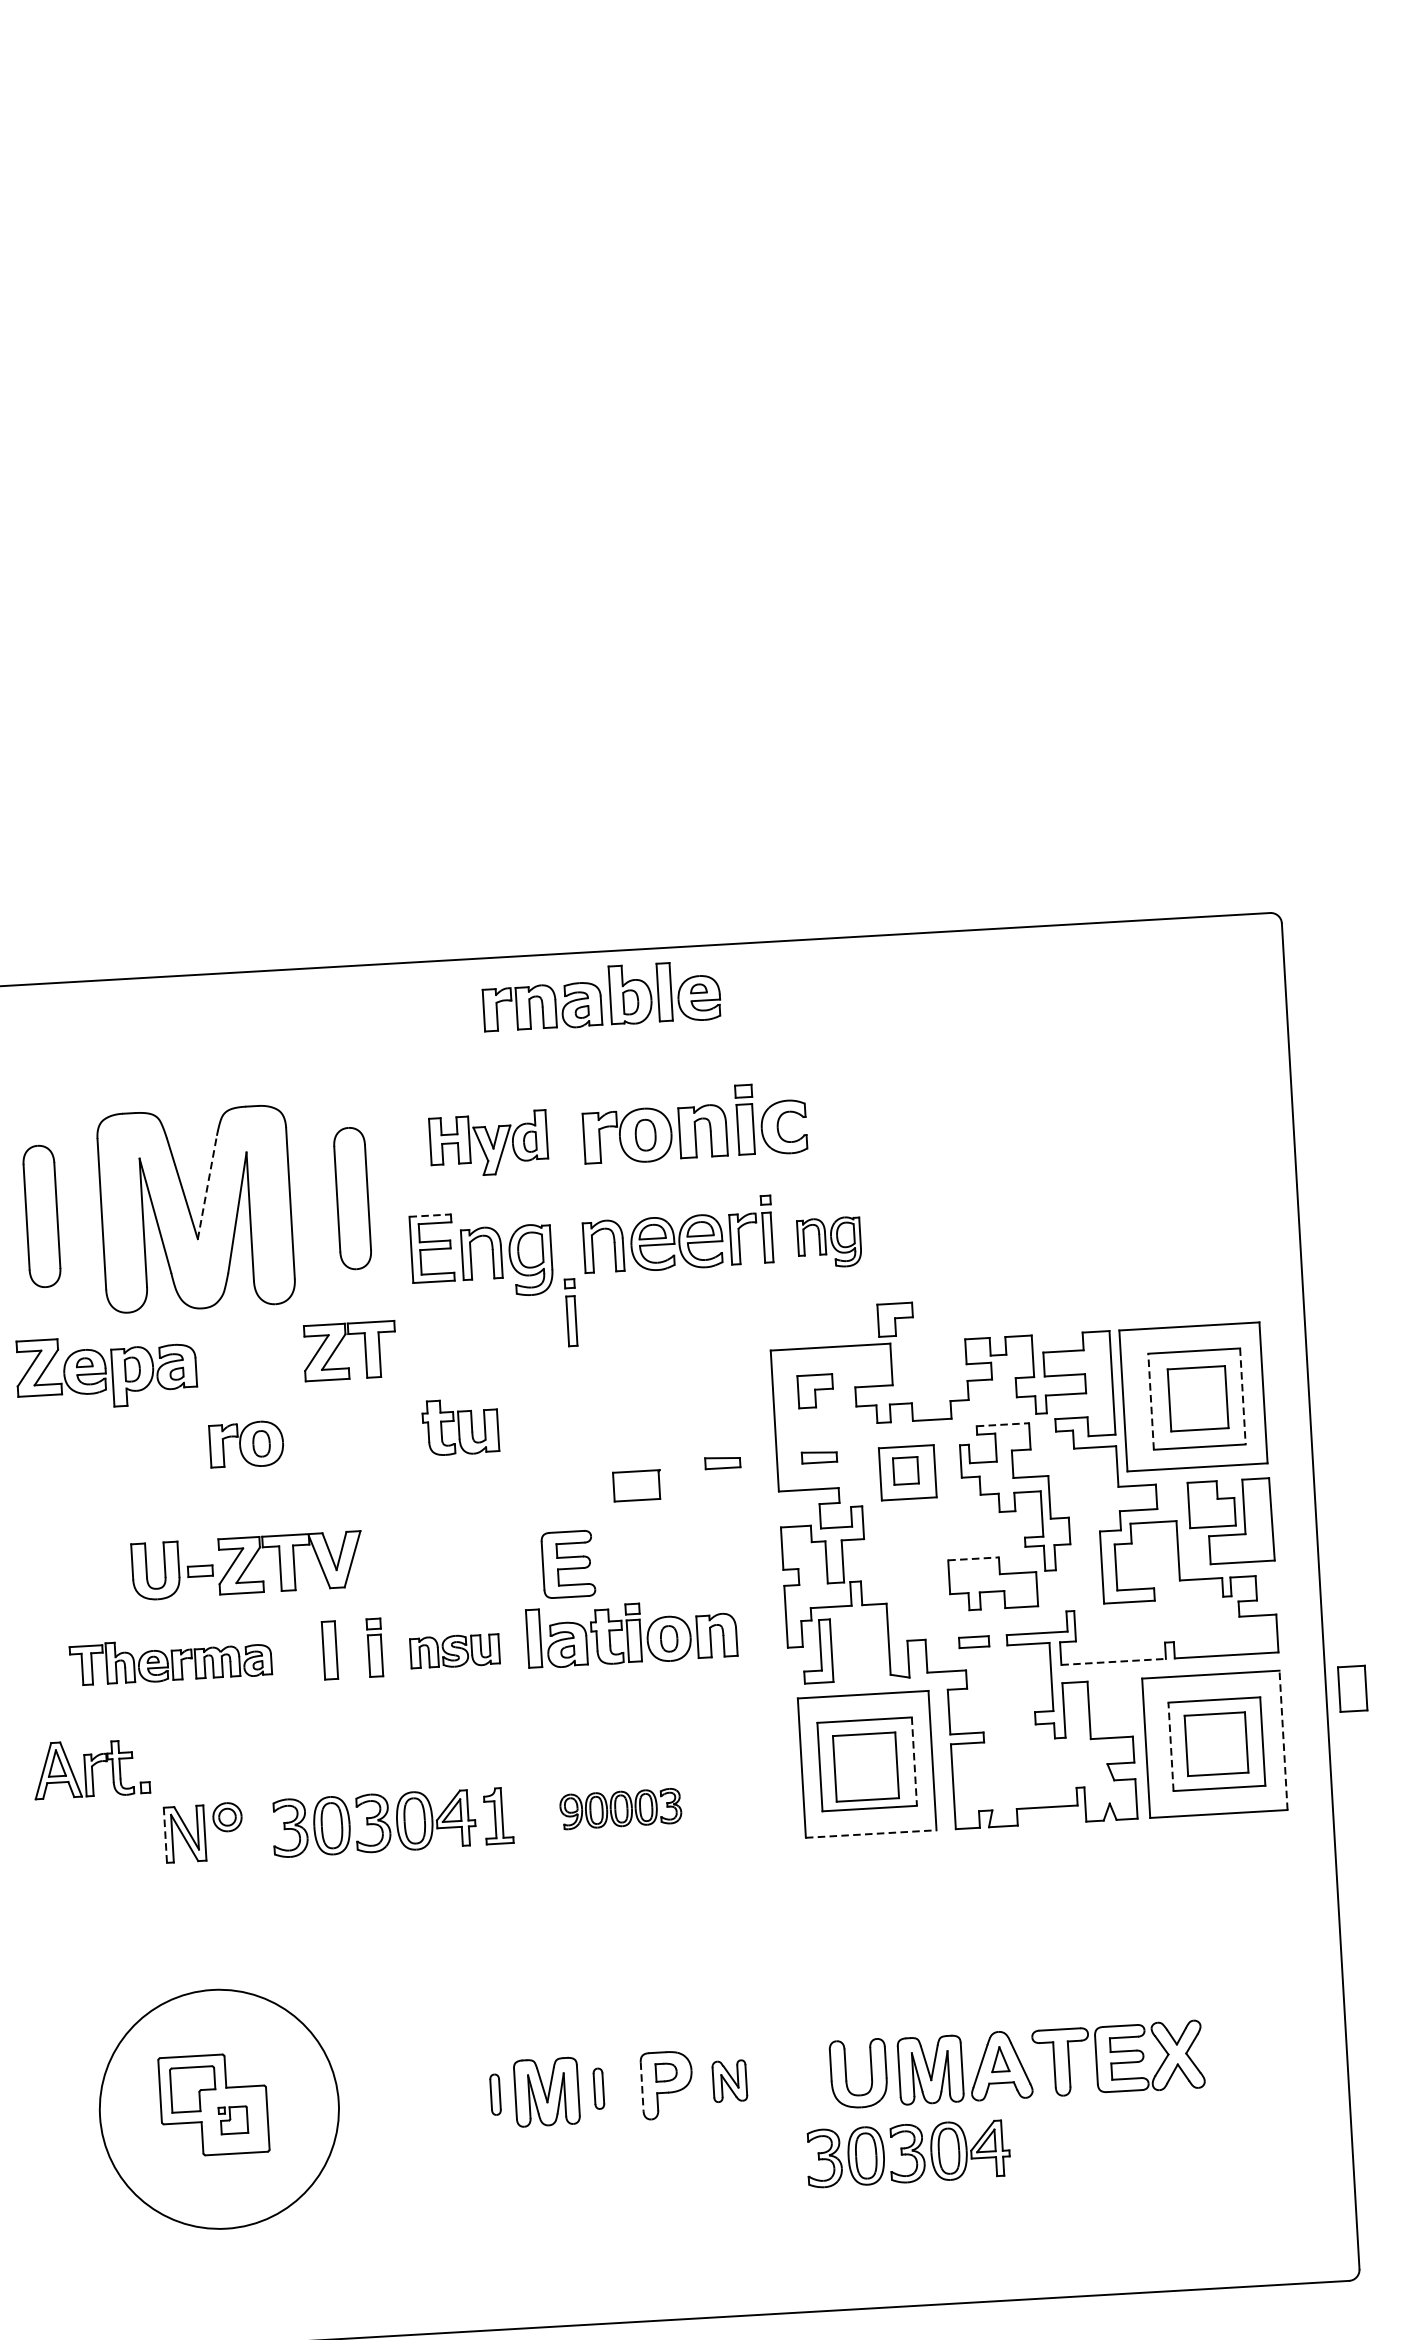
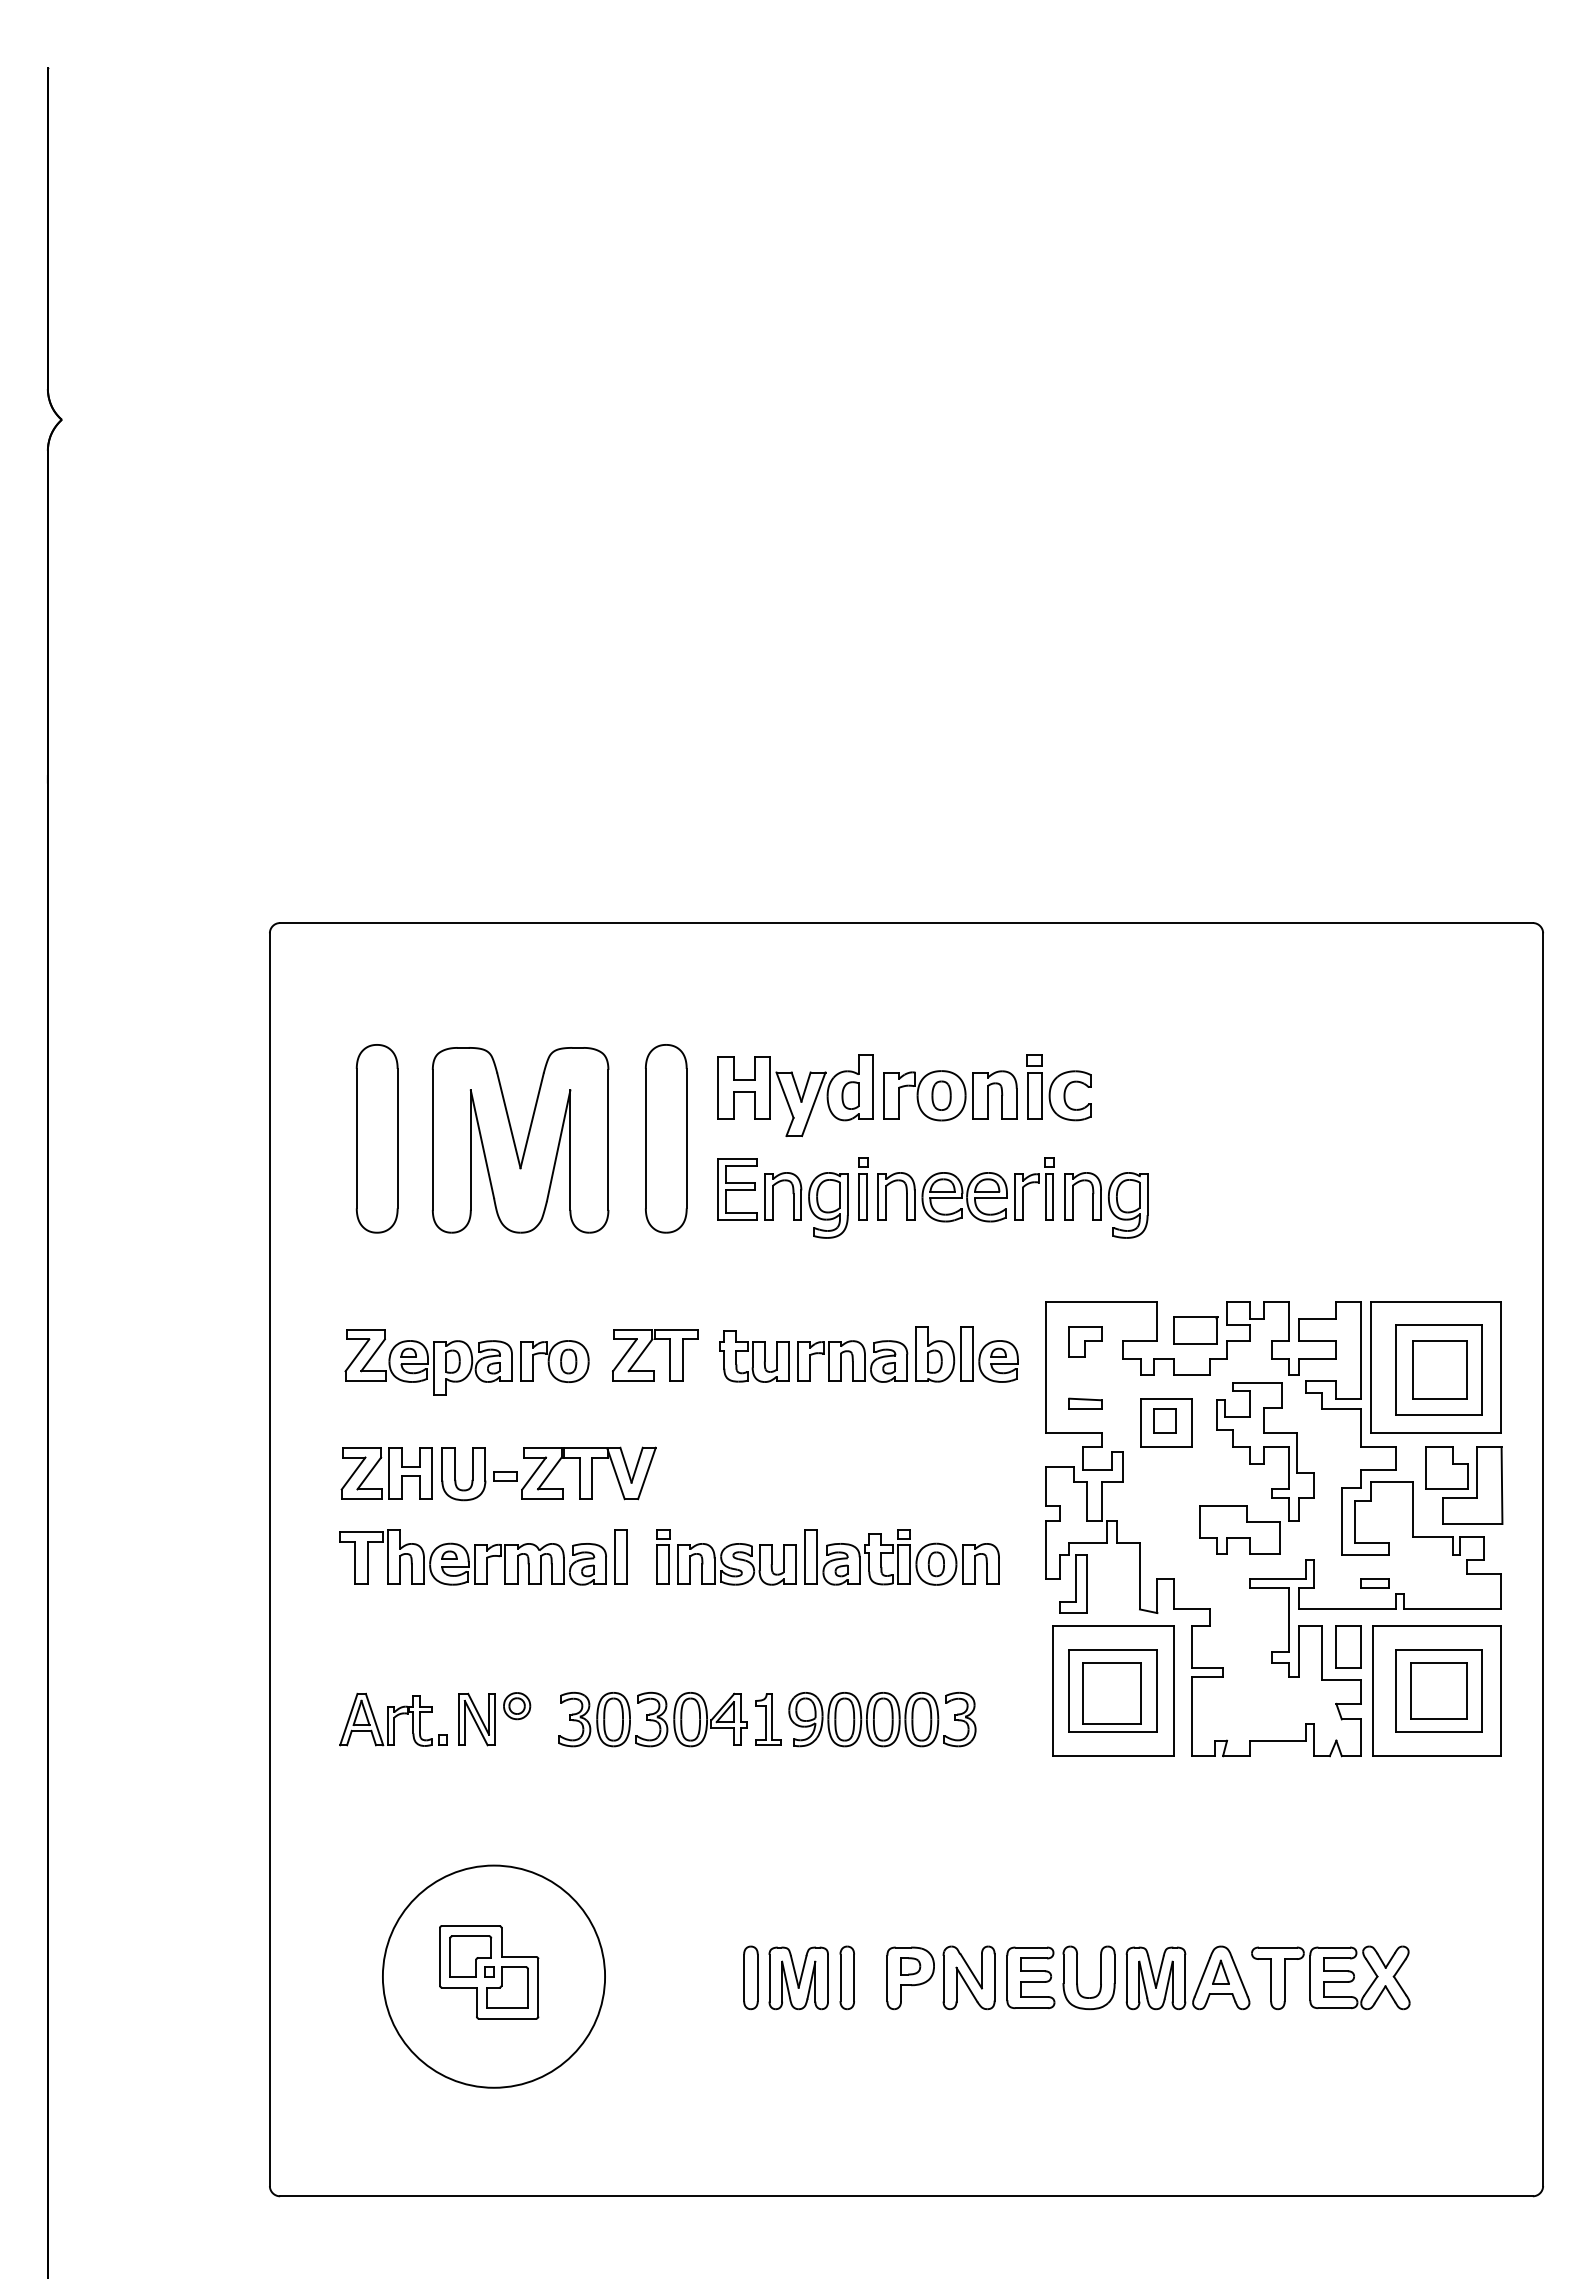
part: (600, 996) -> (907, 1354), moved
part: (488, 1143) -> (795, 1095), size x1.43
line: (207, 1187) -> (532, 1120), dashed -> solid
part: (352, 1198) -> (666, 1138), size x1.43
line: (430, 1215) -> (737, 1158), dashed -> solid
part: (41, 1216) -> (376, 1138), size x1.43
part: (829, 1242) -> (1106, 1205), size x1.43
part: (571, 1311) -> (863, 1188), moved
part: (895, 1318) -> (1163, 1279), removed
part: (339, 1345) -> (646, 1349), moved
part: (106, 1371) -> (428, 1362), moved
line: (1242, 1396) -> (1481, 1370), dashed -> solid
line: (1151, 1402) -> (1396, 1370), dashed -> solid
line: (1002, 1424) -> (1257, 1383), dashed -> solid
part: (722, 1462) -> (995, 1403), removed
part: (636, 1485) -> (1195, 1330), moved
line: (974, 1559) -> (1223, 1506), dashed -> solid
part: (567, 1564) -> (1030, 1977), moved
part: (72, 1575) -> (386, 1473), added
part: (973, 1642) -> (1374, 1583), moved
part: (454, 1651) -> (736, 1564), size x1.43
part: (170, 1660) -> (472, 1557), size x1.43
line: (1113, 1661) -> (1347, 1609), dashed -> solid
part: (1352, 1688) -> (1348, 1646), moved
line: (1283, 1740) -> (1500, 1691), dashed -> solid
line: (1171, 1745) -> (1396, 1690), dashed -> solid
line: (914, 1761) -> (1157, 1691), dashed -> solid
part: (91, 1768) -> (393, 1719), moved
part: (620, 1808) -> (882, 1719), size x1.67
line: (871, 1834) -> (1113, 1756), dashed -> solid
line: (165, 1835) -> (458, 1719), dashed -> solid
part: (729, 2080) -> (968, 1977), size x1.67
line: (642, 2086) -> (887, 1978), dashed -> solid
part: (598, 2088) -> (846, 1977), size x1.67
part: (495, 2094) -> (750, 1977), size x1.67
part: (233, 2120) -> (506, 1987), size x1.67
part: (908, 2153) -> (1130, 2054), removed

